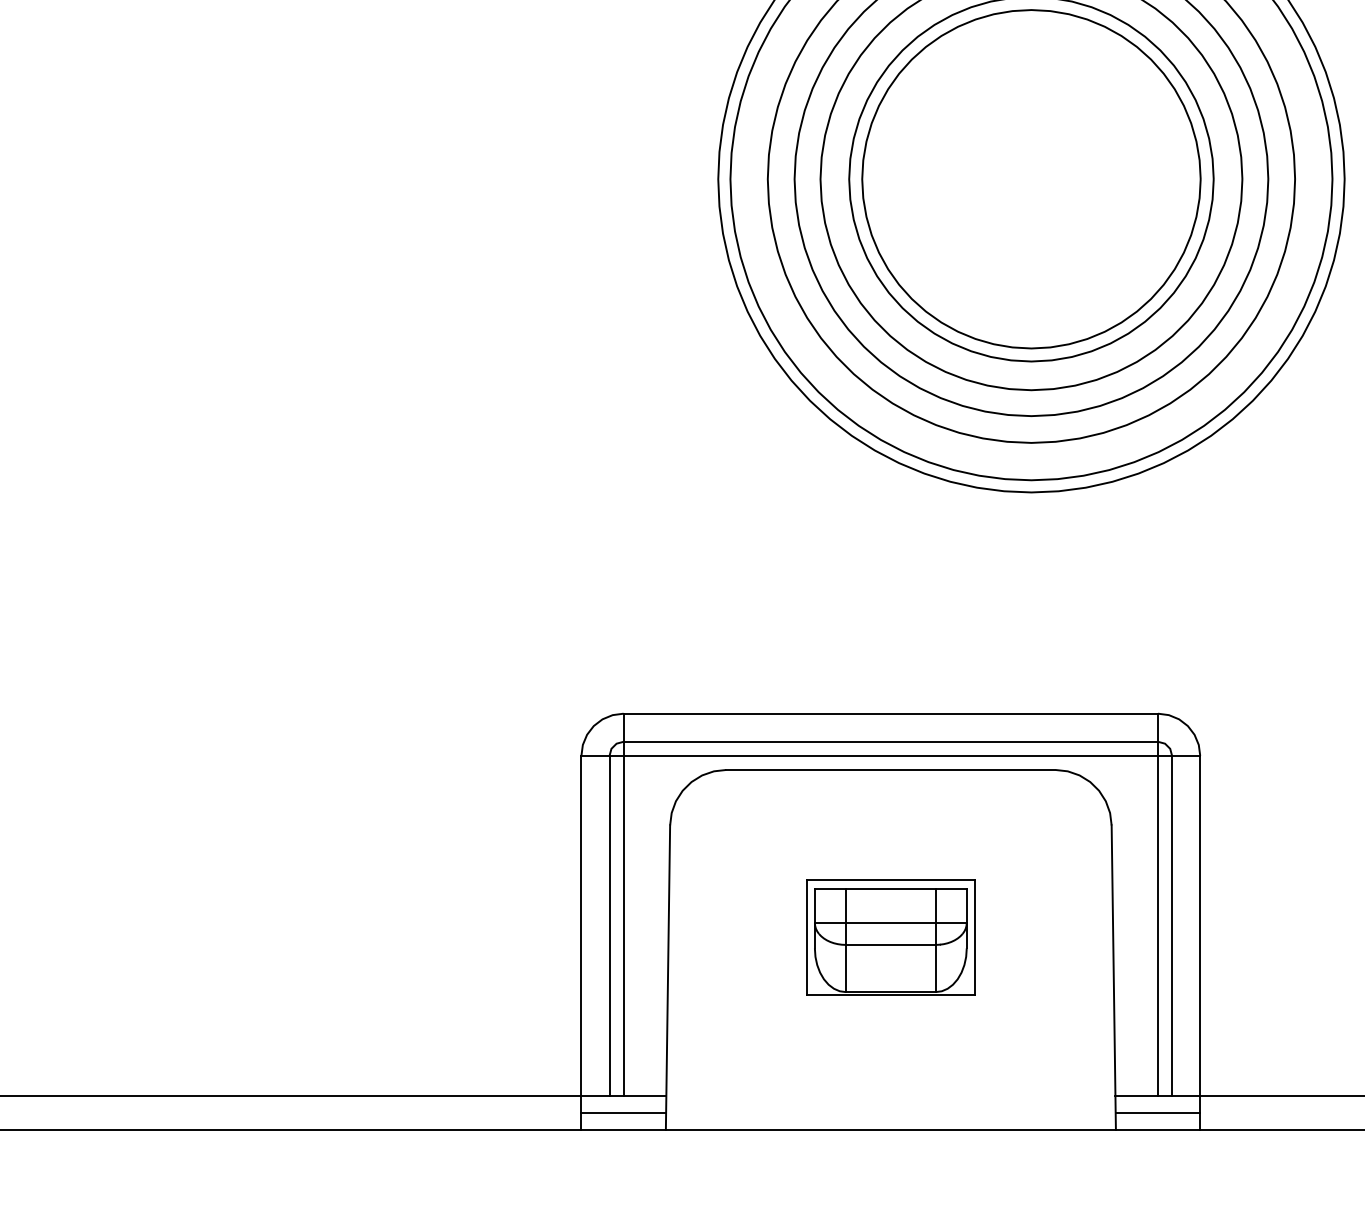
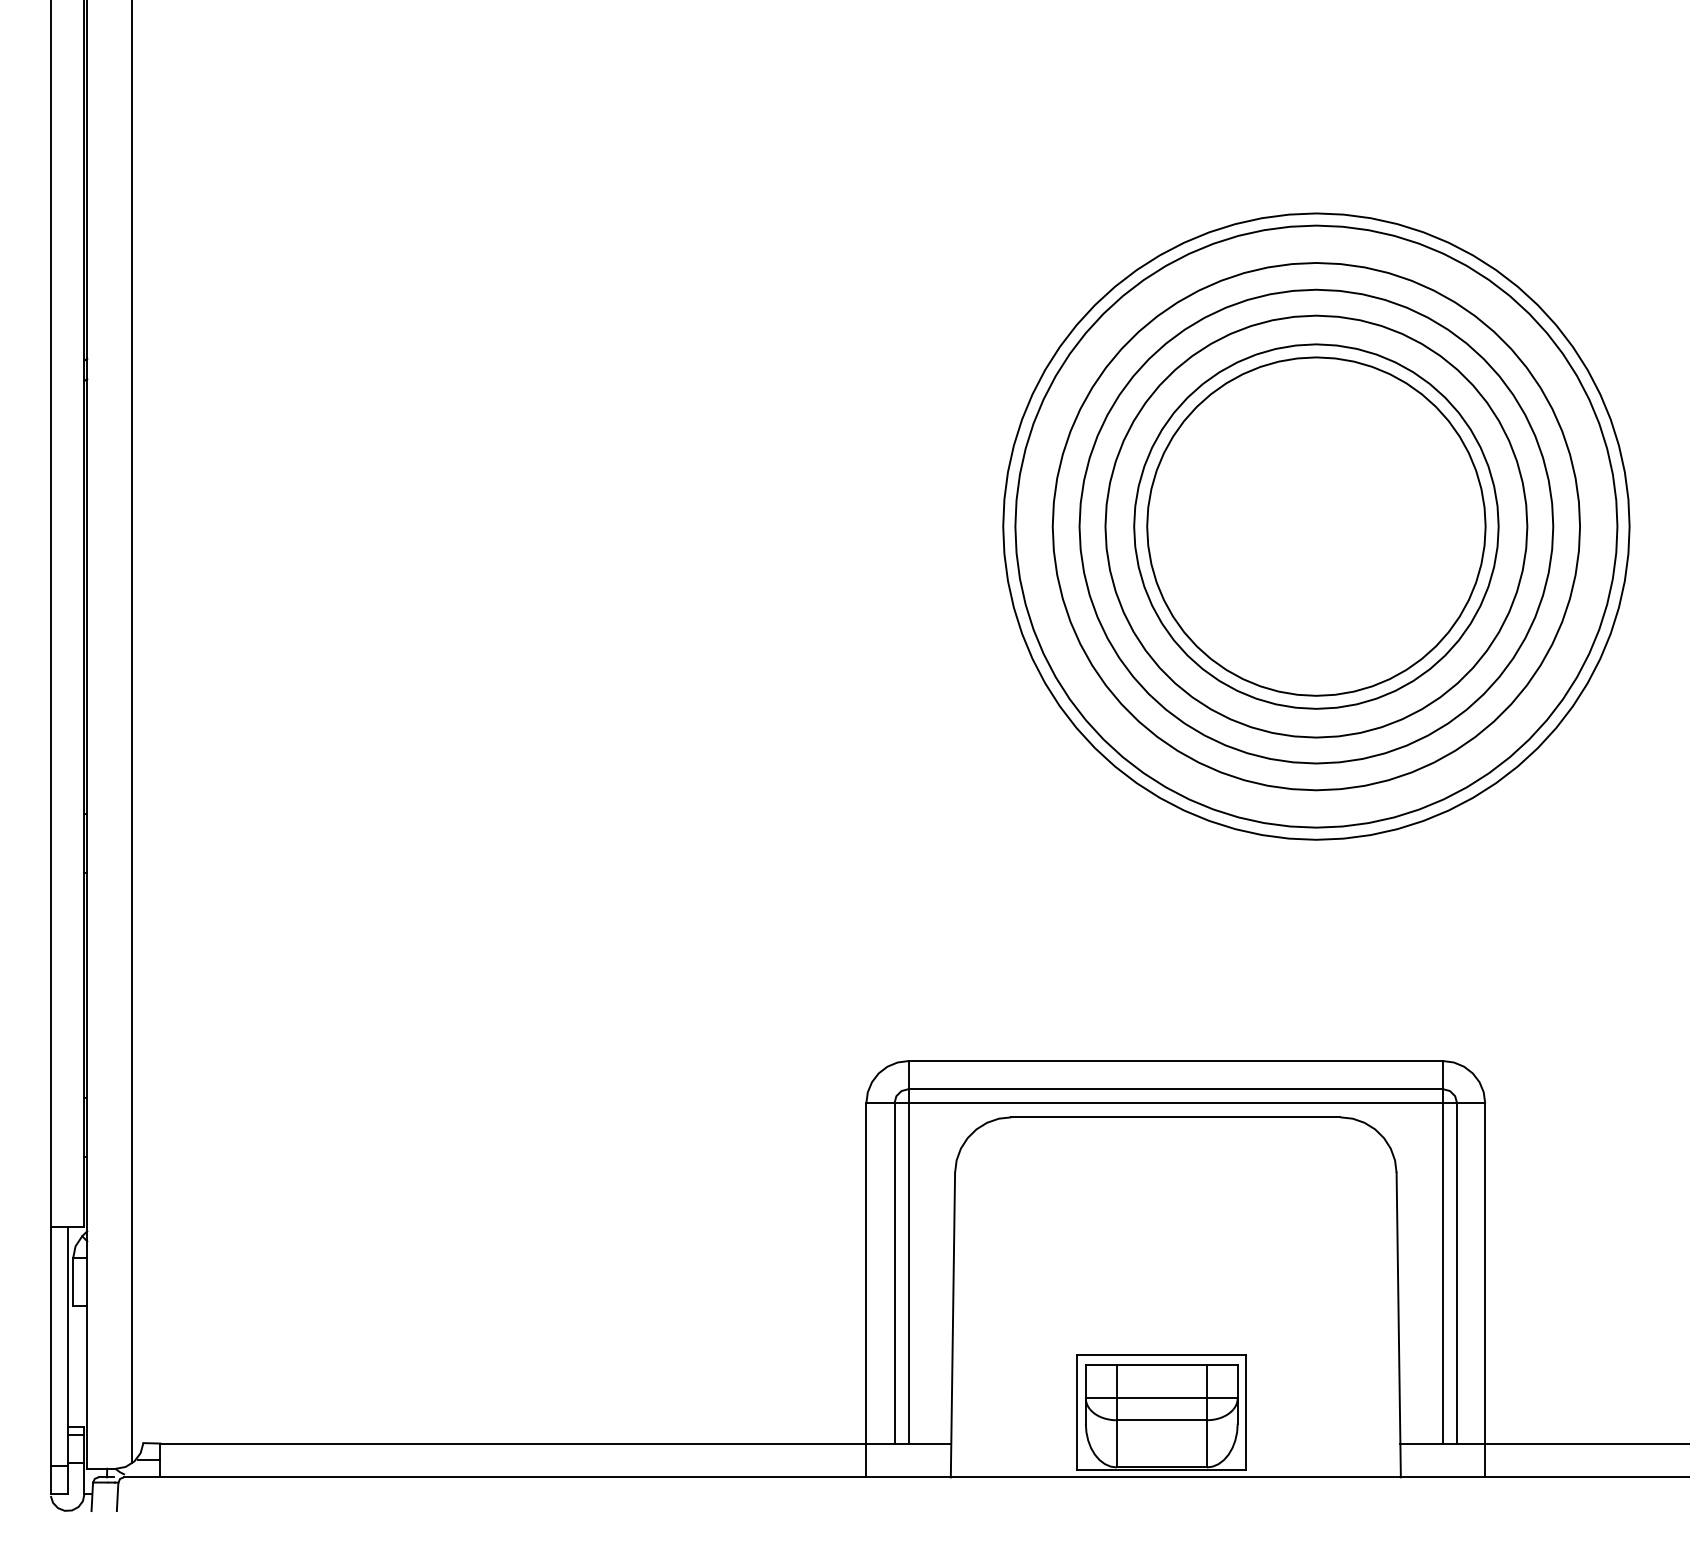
part: (890, 937) -> (1161, 1412), moved
line: (623, 1113) -> (908, 1460), removed
line: (1157, 1113) -> (1442, 1460), removed

